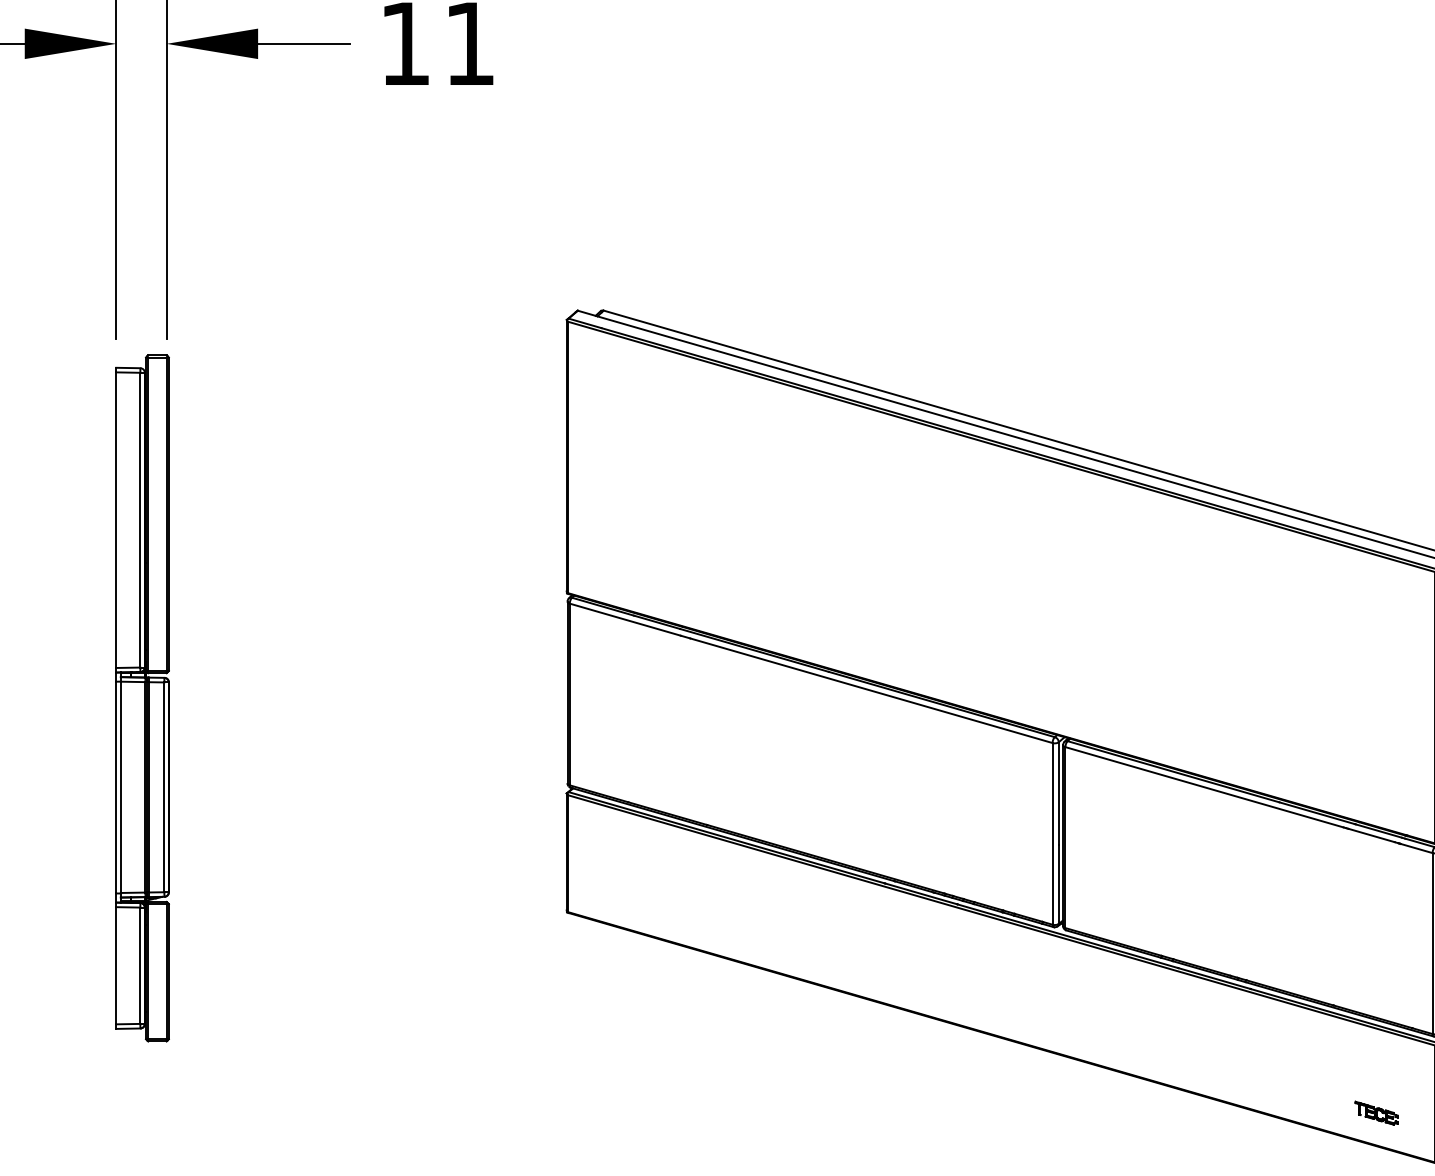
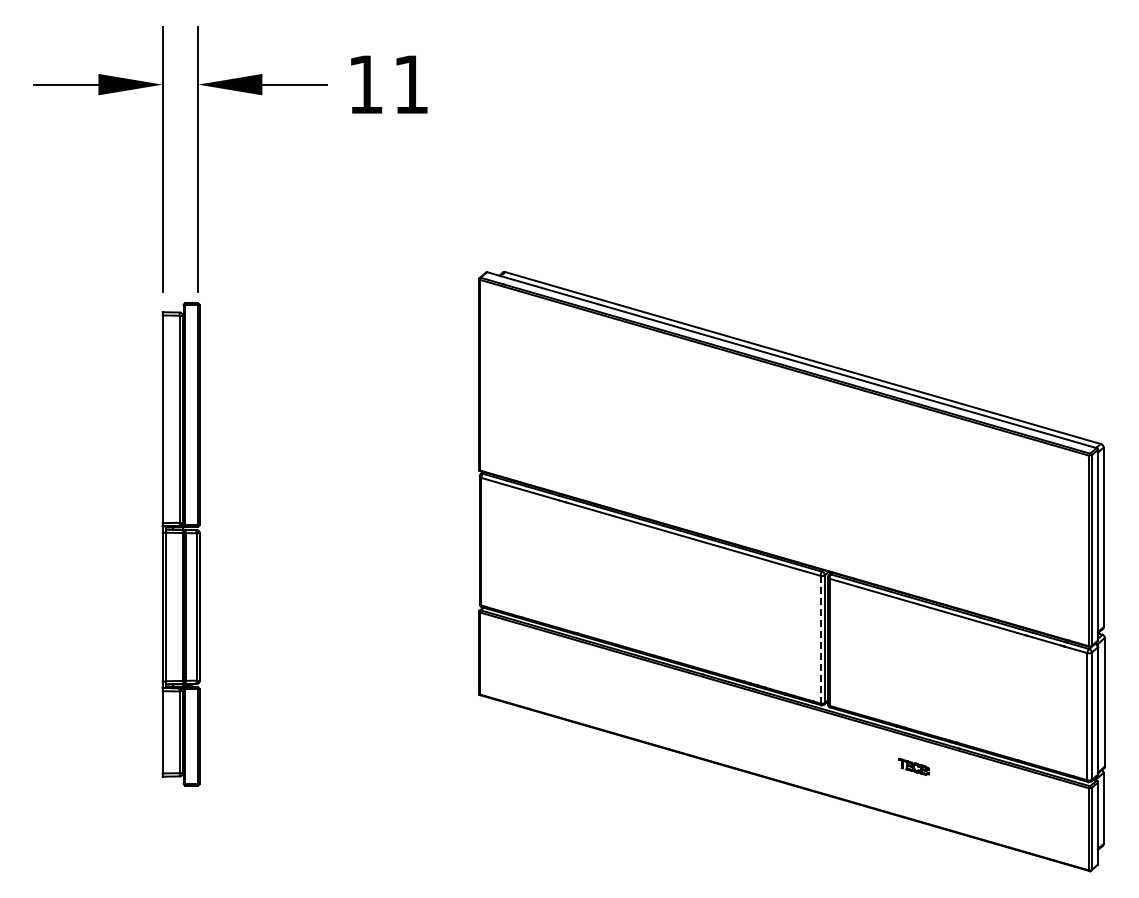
line: (1052, 833) -> (820, 639), solid -> dashed
part: (1375, 1112) -> (913, 766), moved

